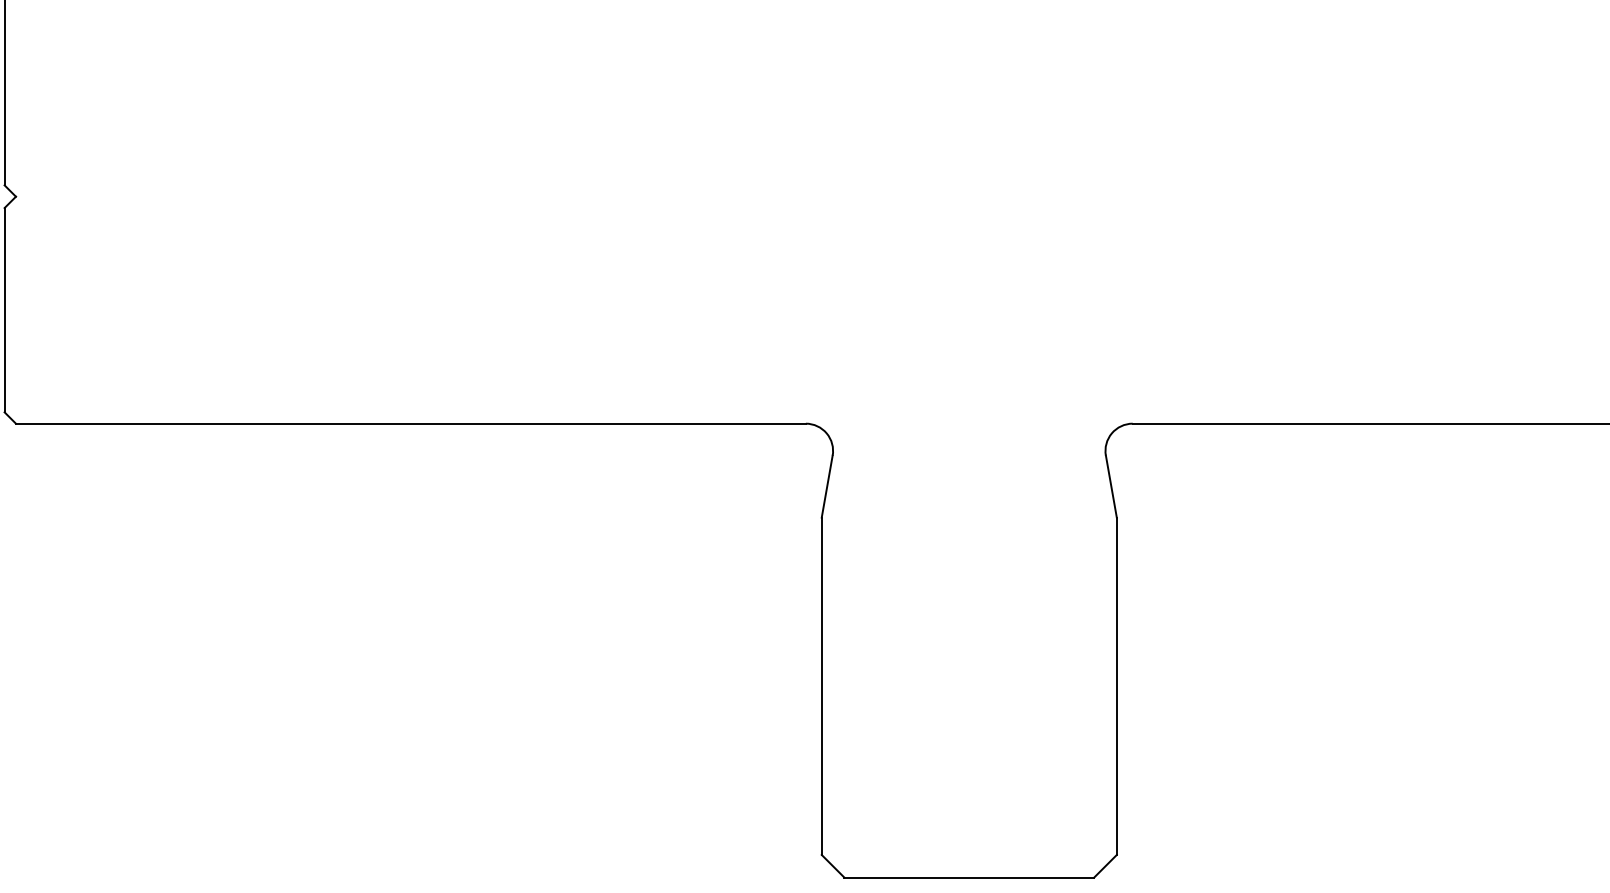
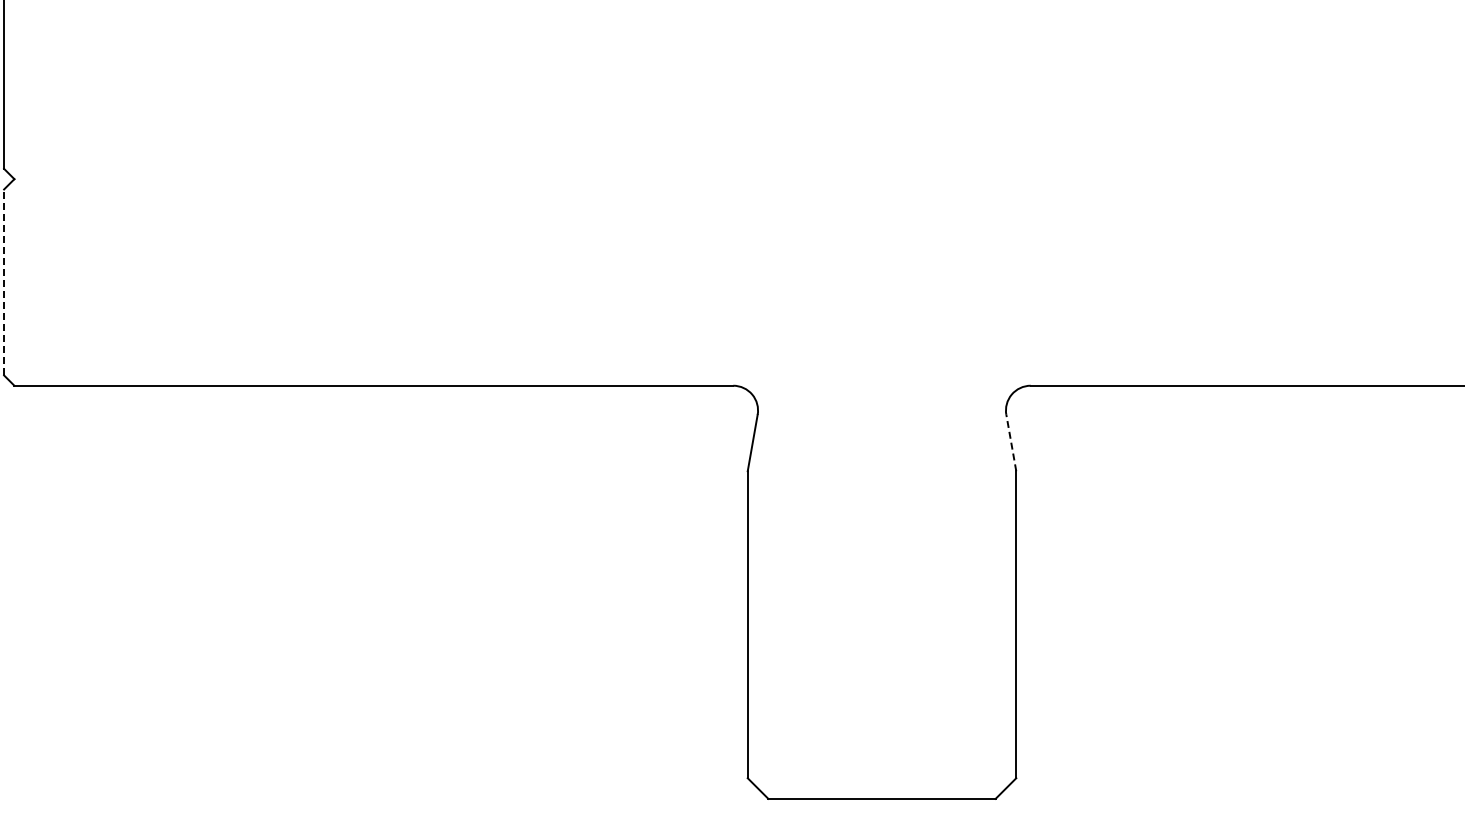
line: (5, 310) -> (4, 282), solid -> dashed
line: (1111, 487) -> (1011, 443), solid -> dashed

